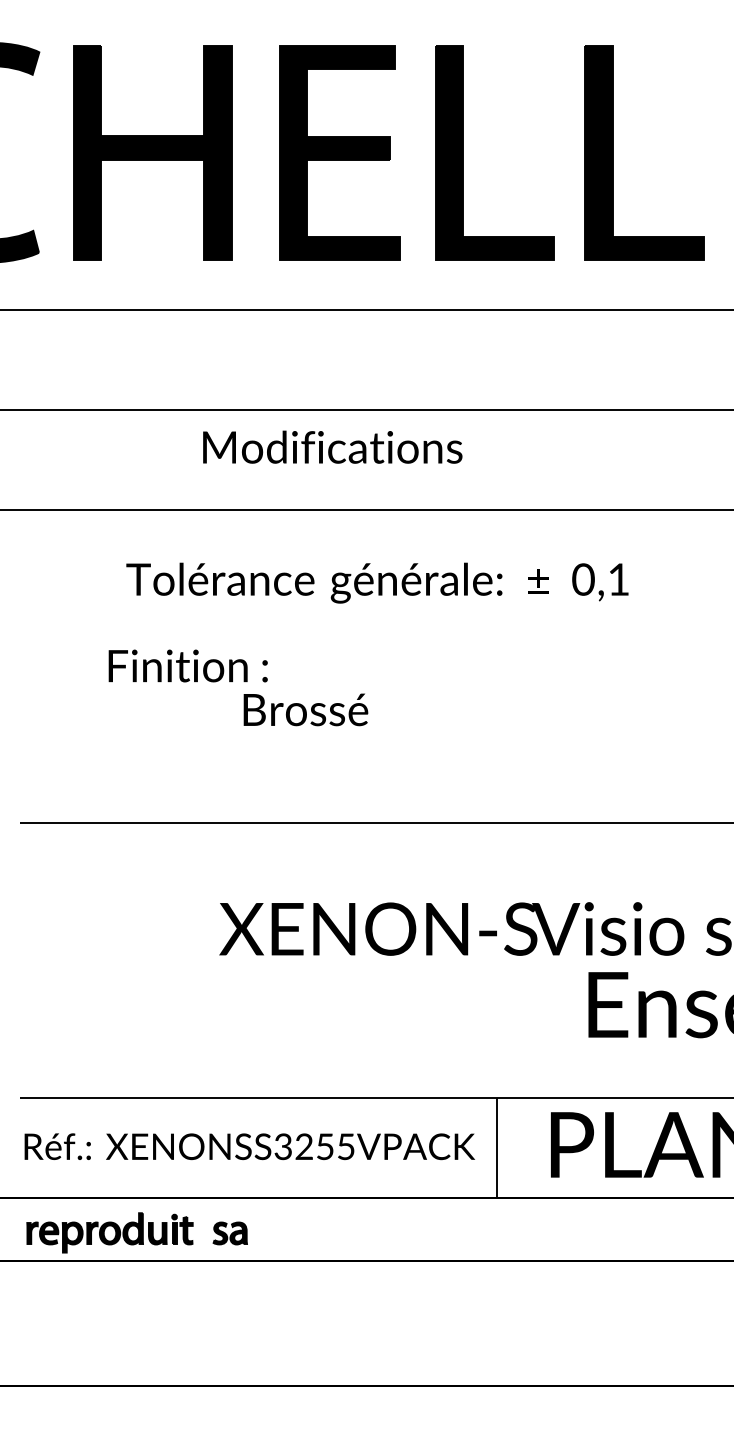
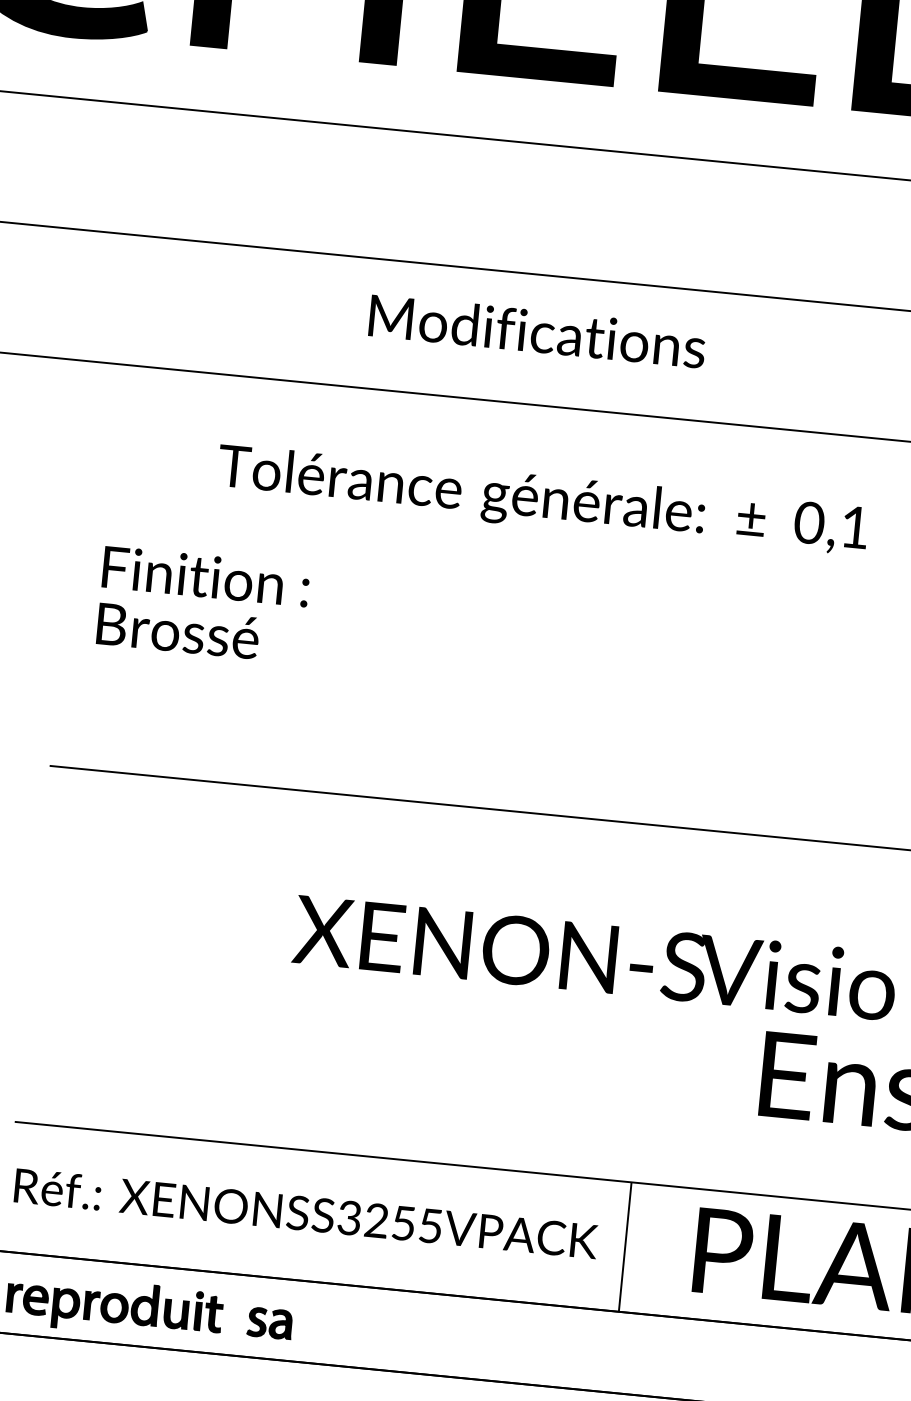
text: (332, 446) -> (537, 330), moved
text: (187, 665) -> (205, 575), moved
text: (305, 709) -> (177, 630), moved

